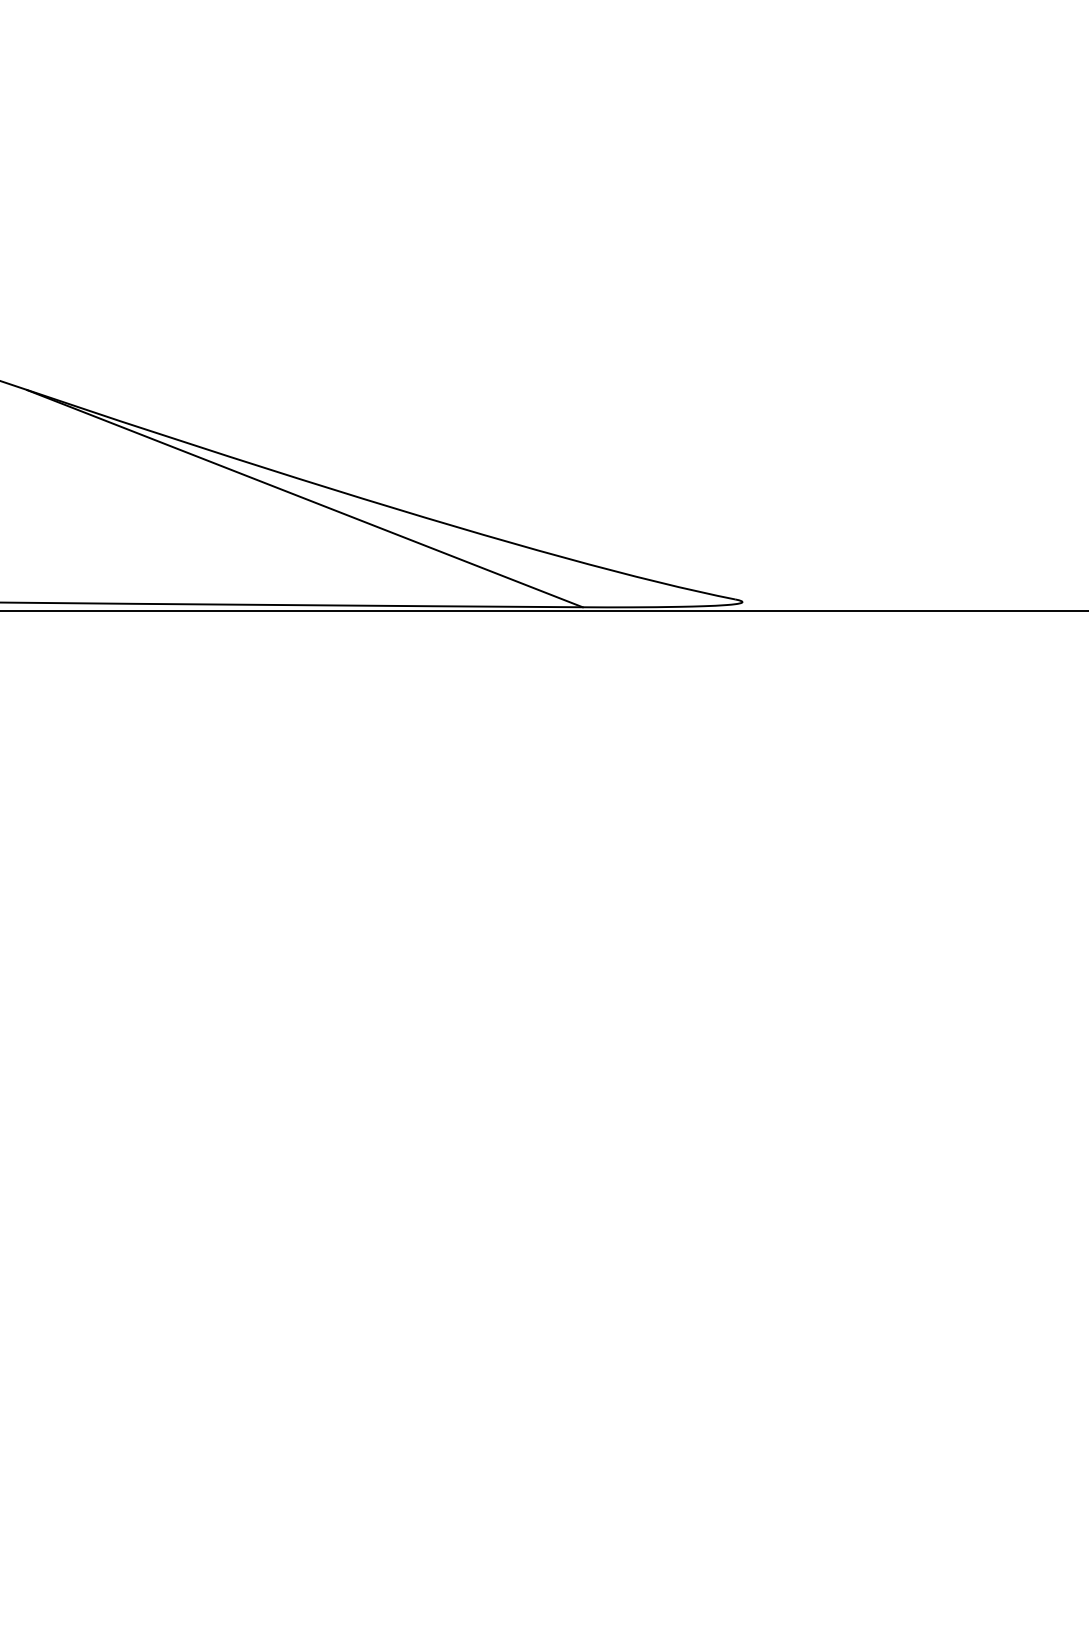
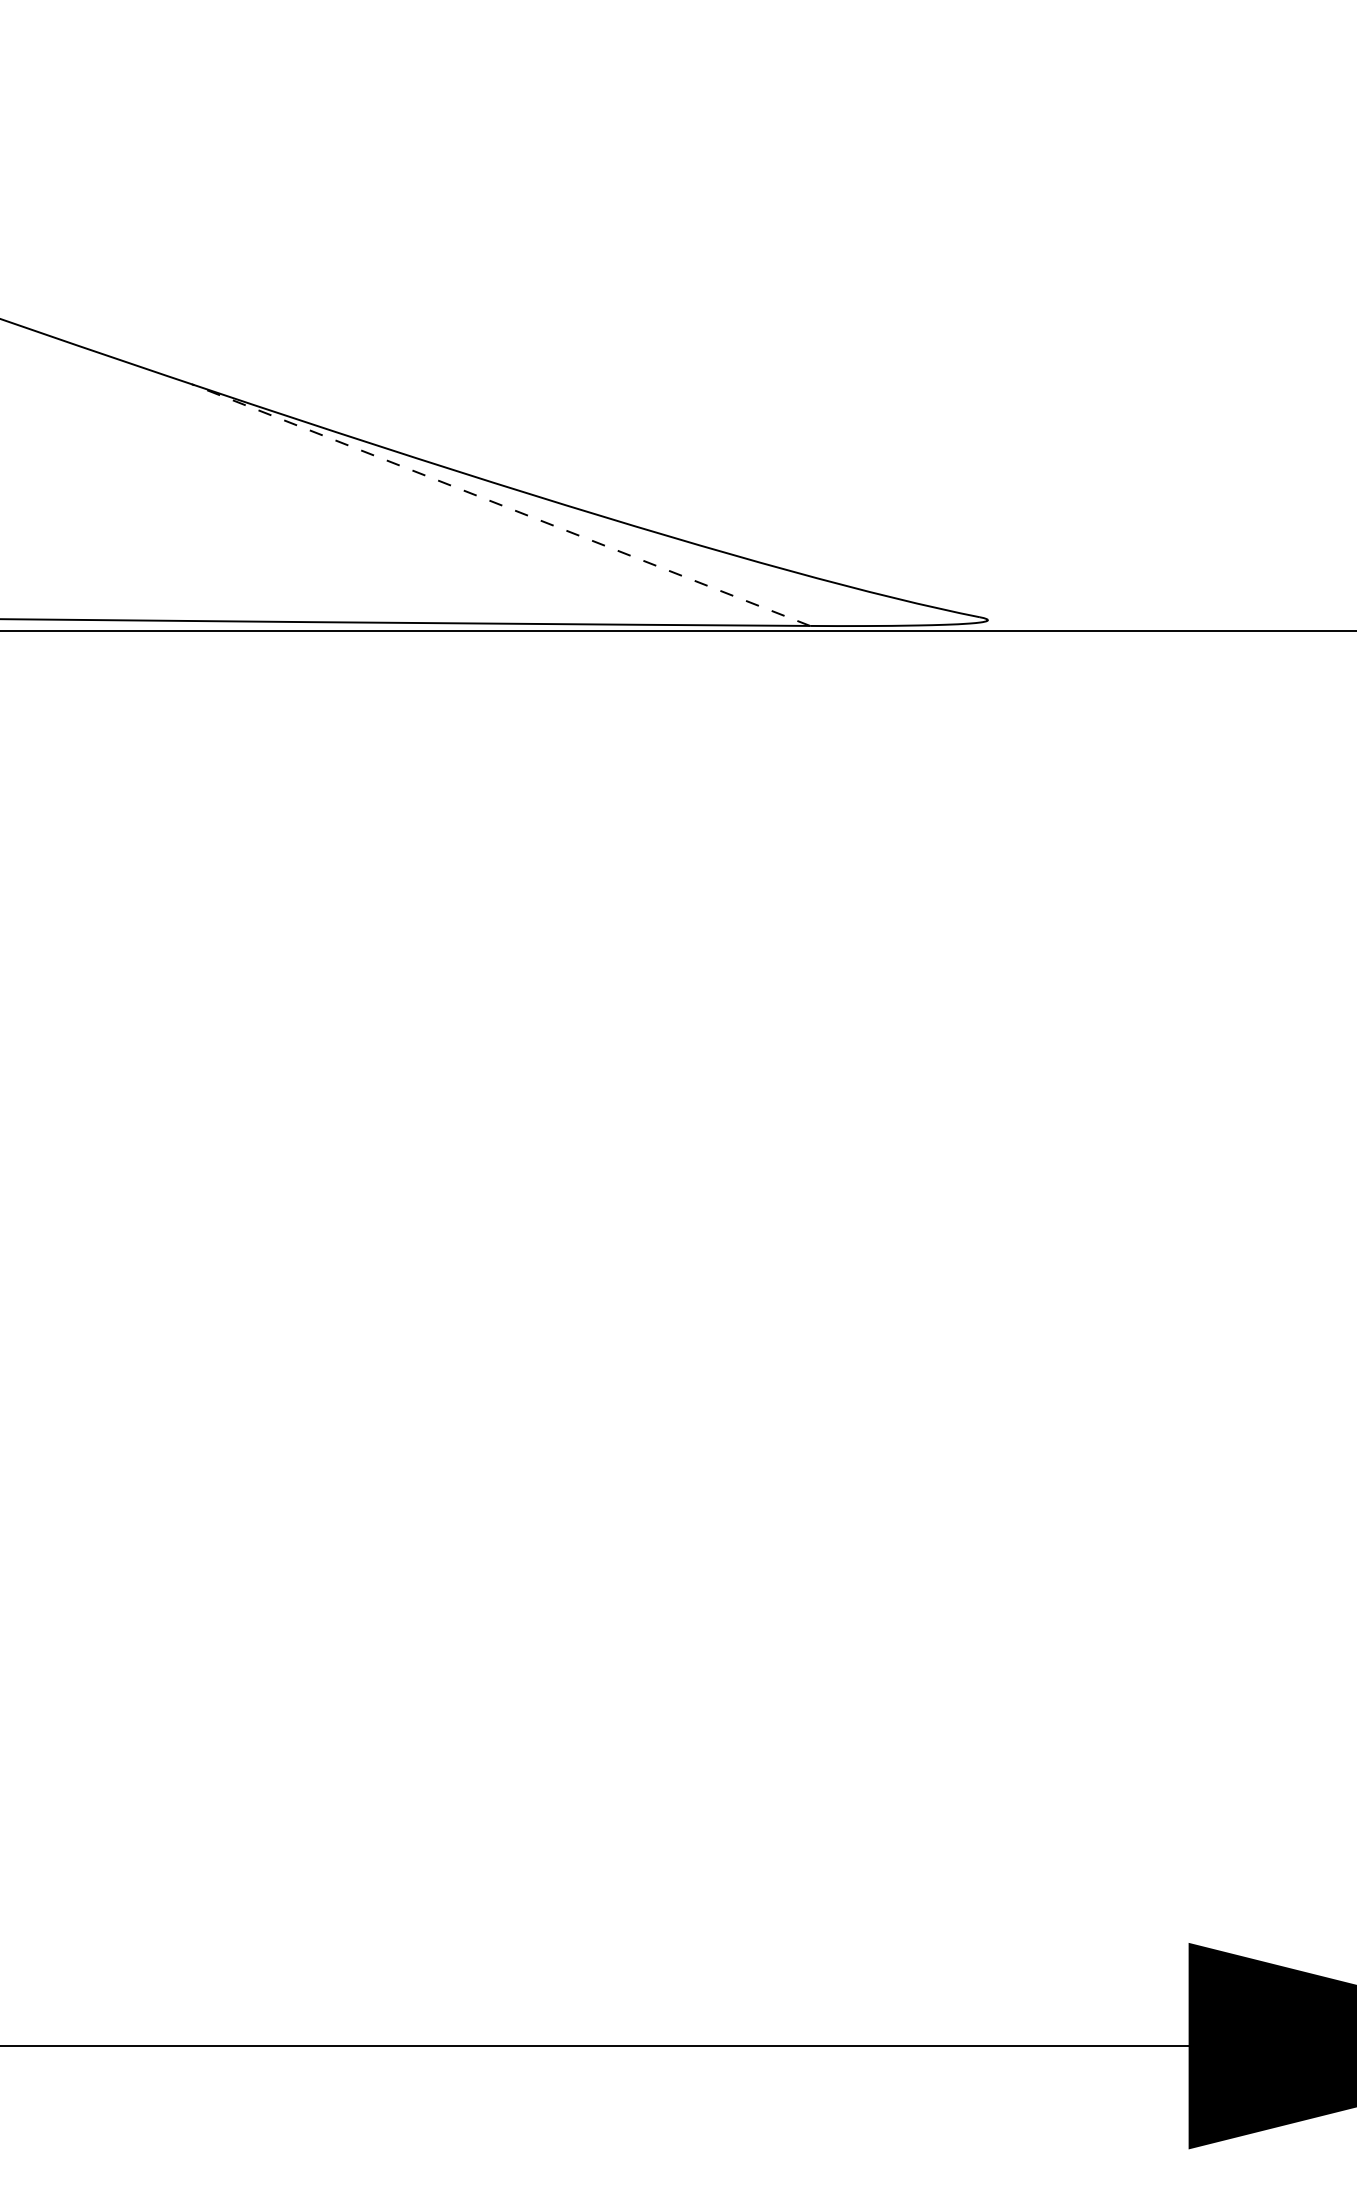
line: (305, 499) -> (501, 505), solid -> dashed

